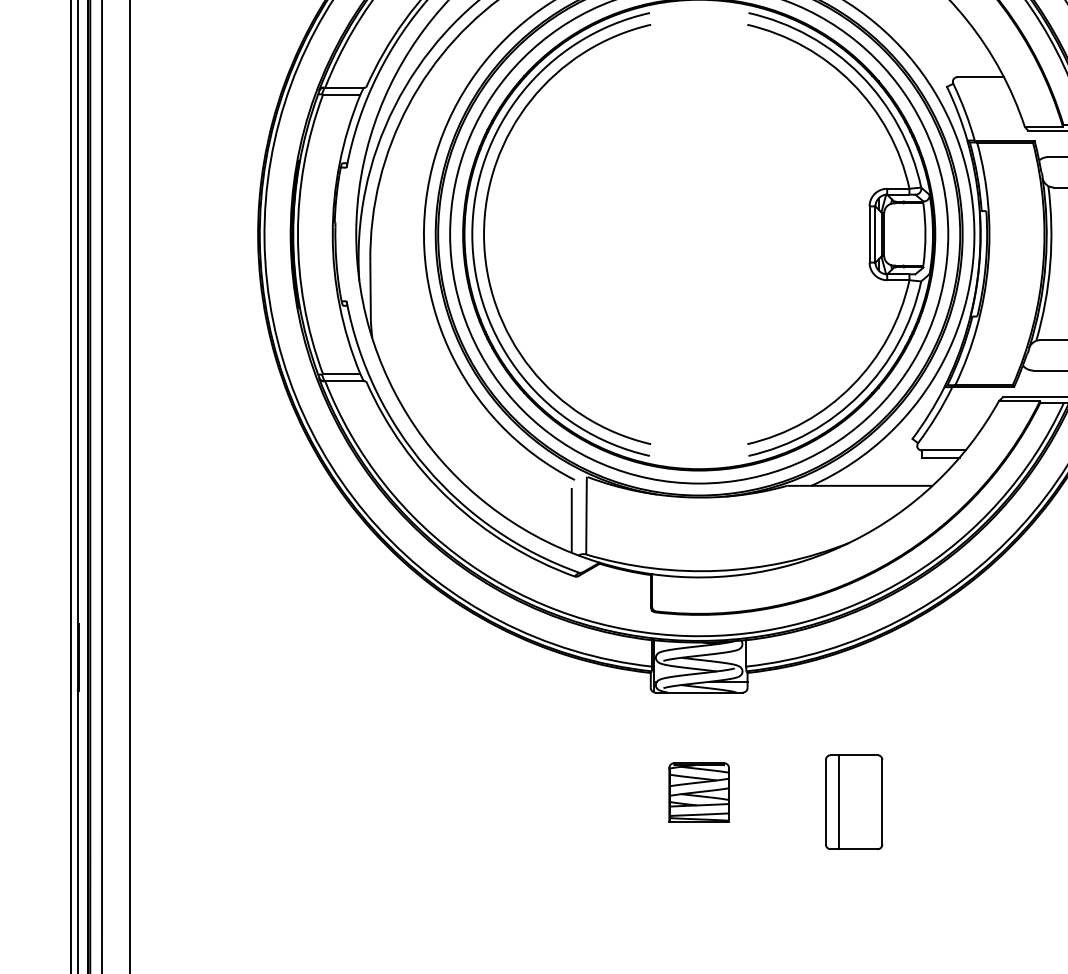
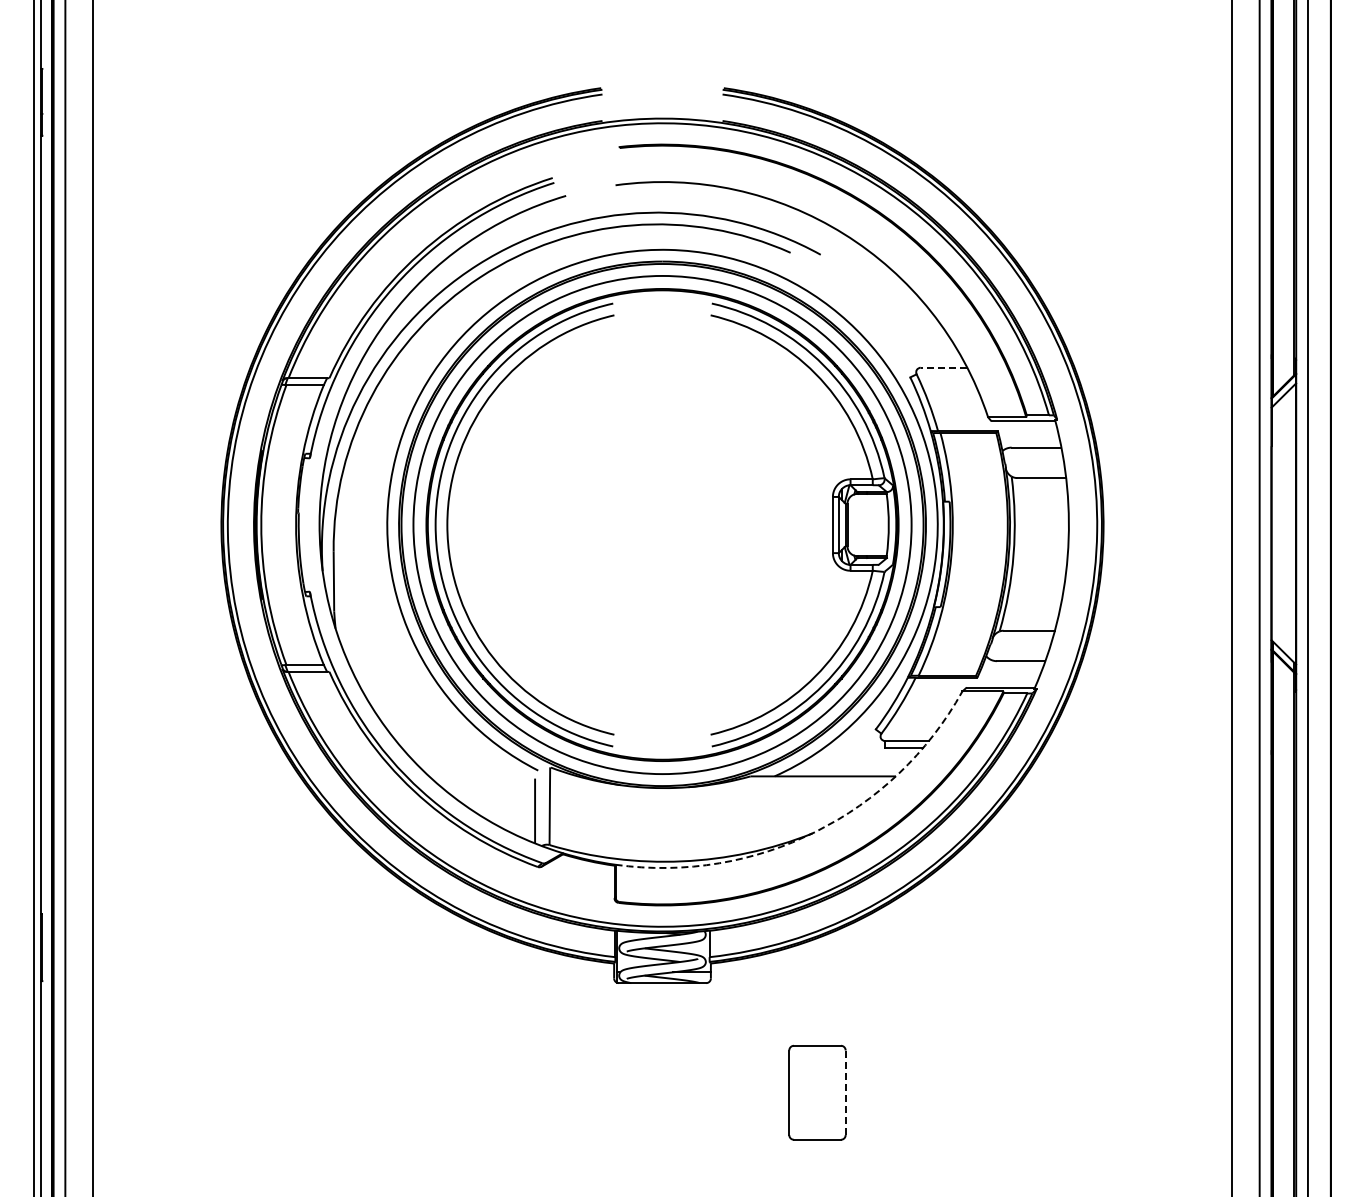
line: (980, 76) -> (943, 367), solid -> dashed
arc: (852, 540) -> (815, 831), solid -> dashed
part: (699, 791) -> (662, 1082), removed
line: (839, 801) -> (802, 1092), removed
line: (882, 802) -> (845, 1093), solid -> dashed

